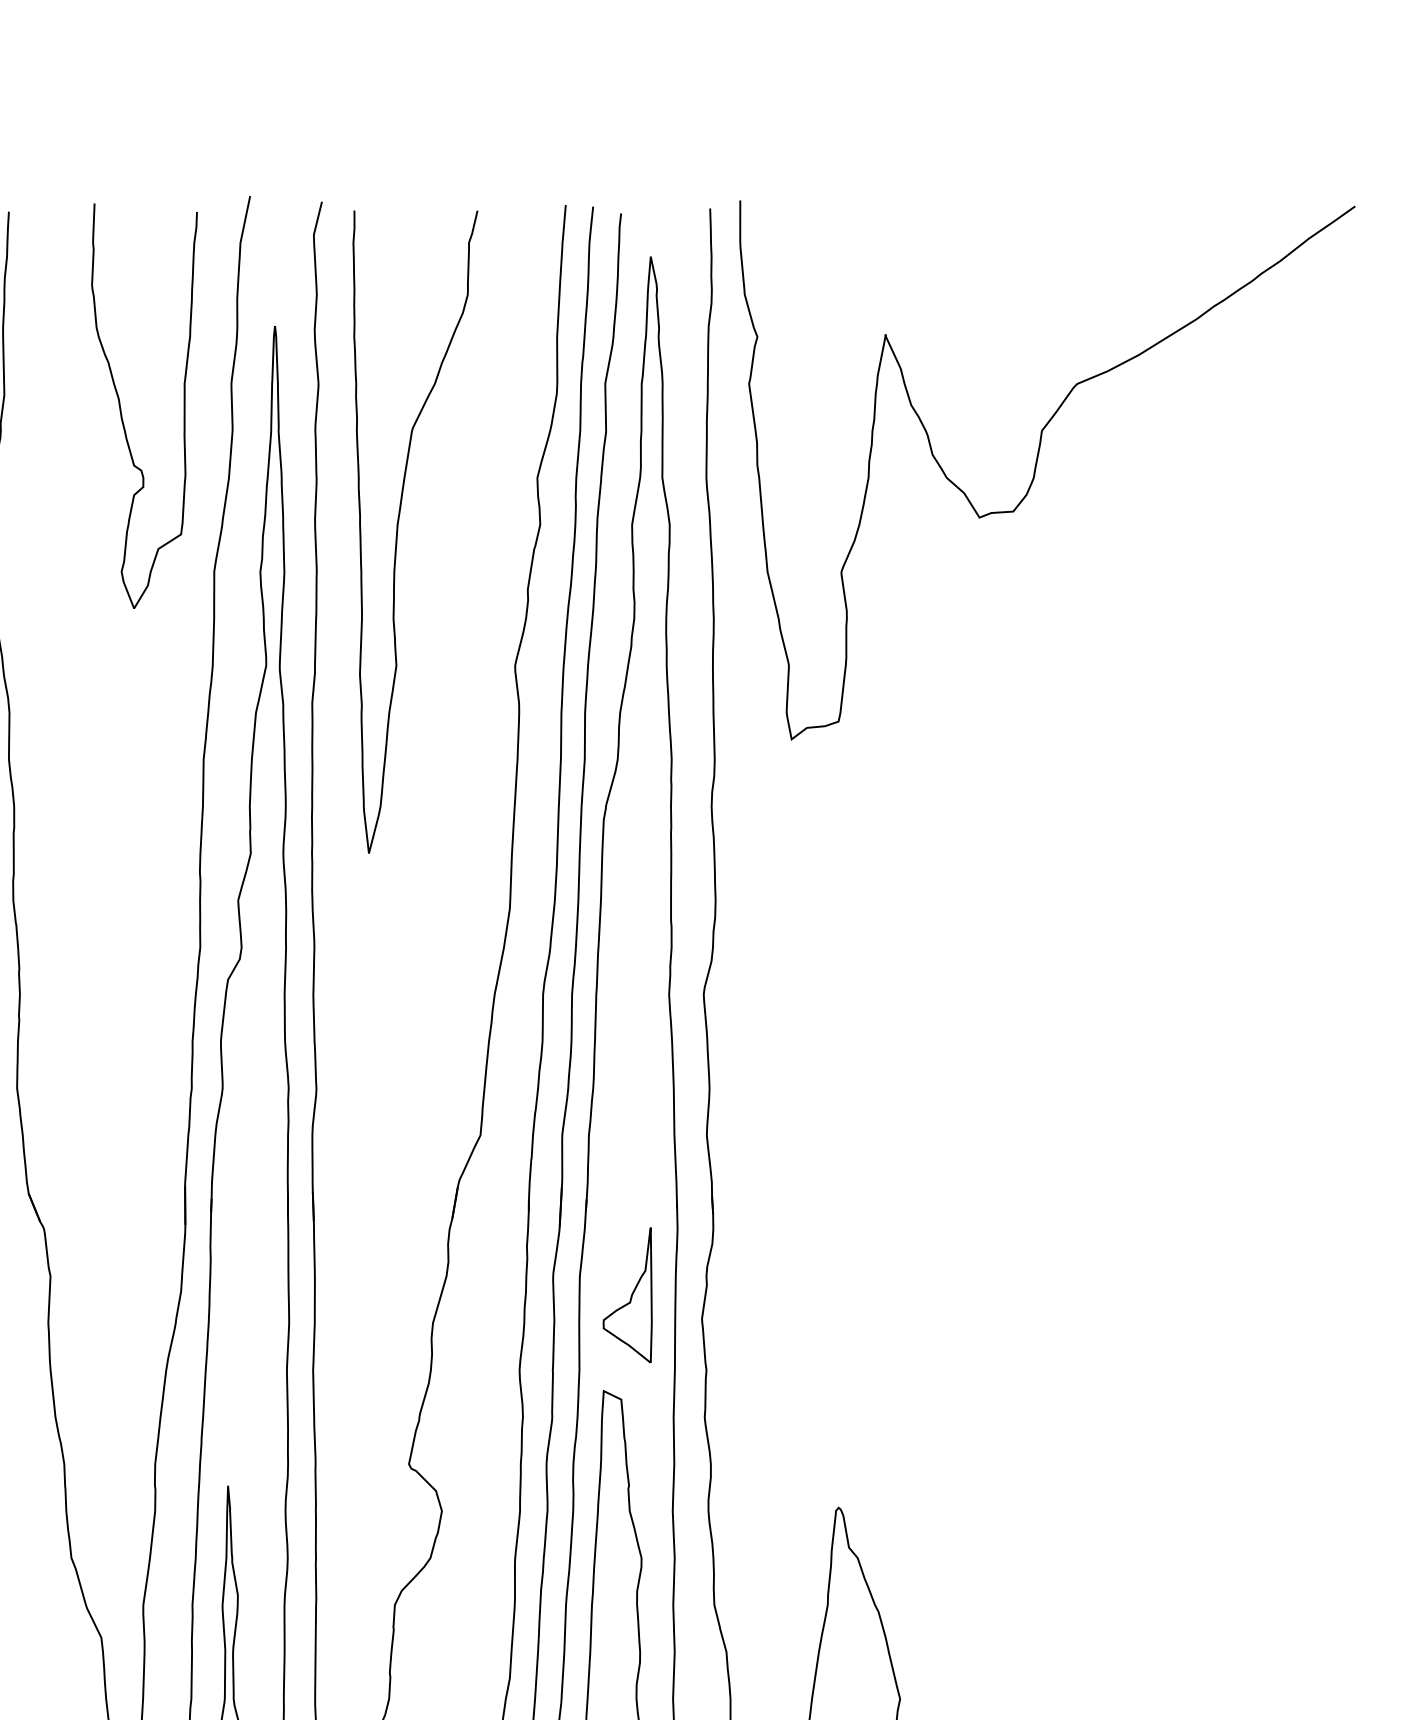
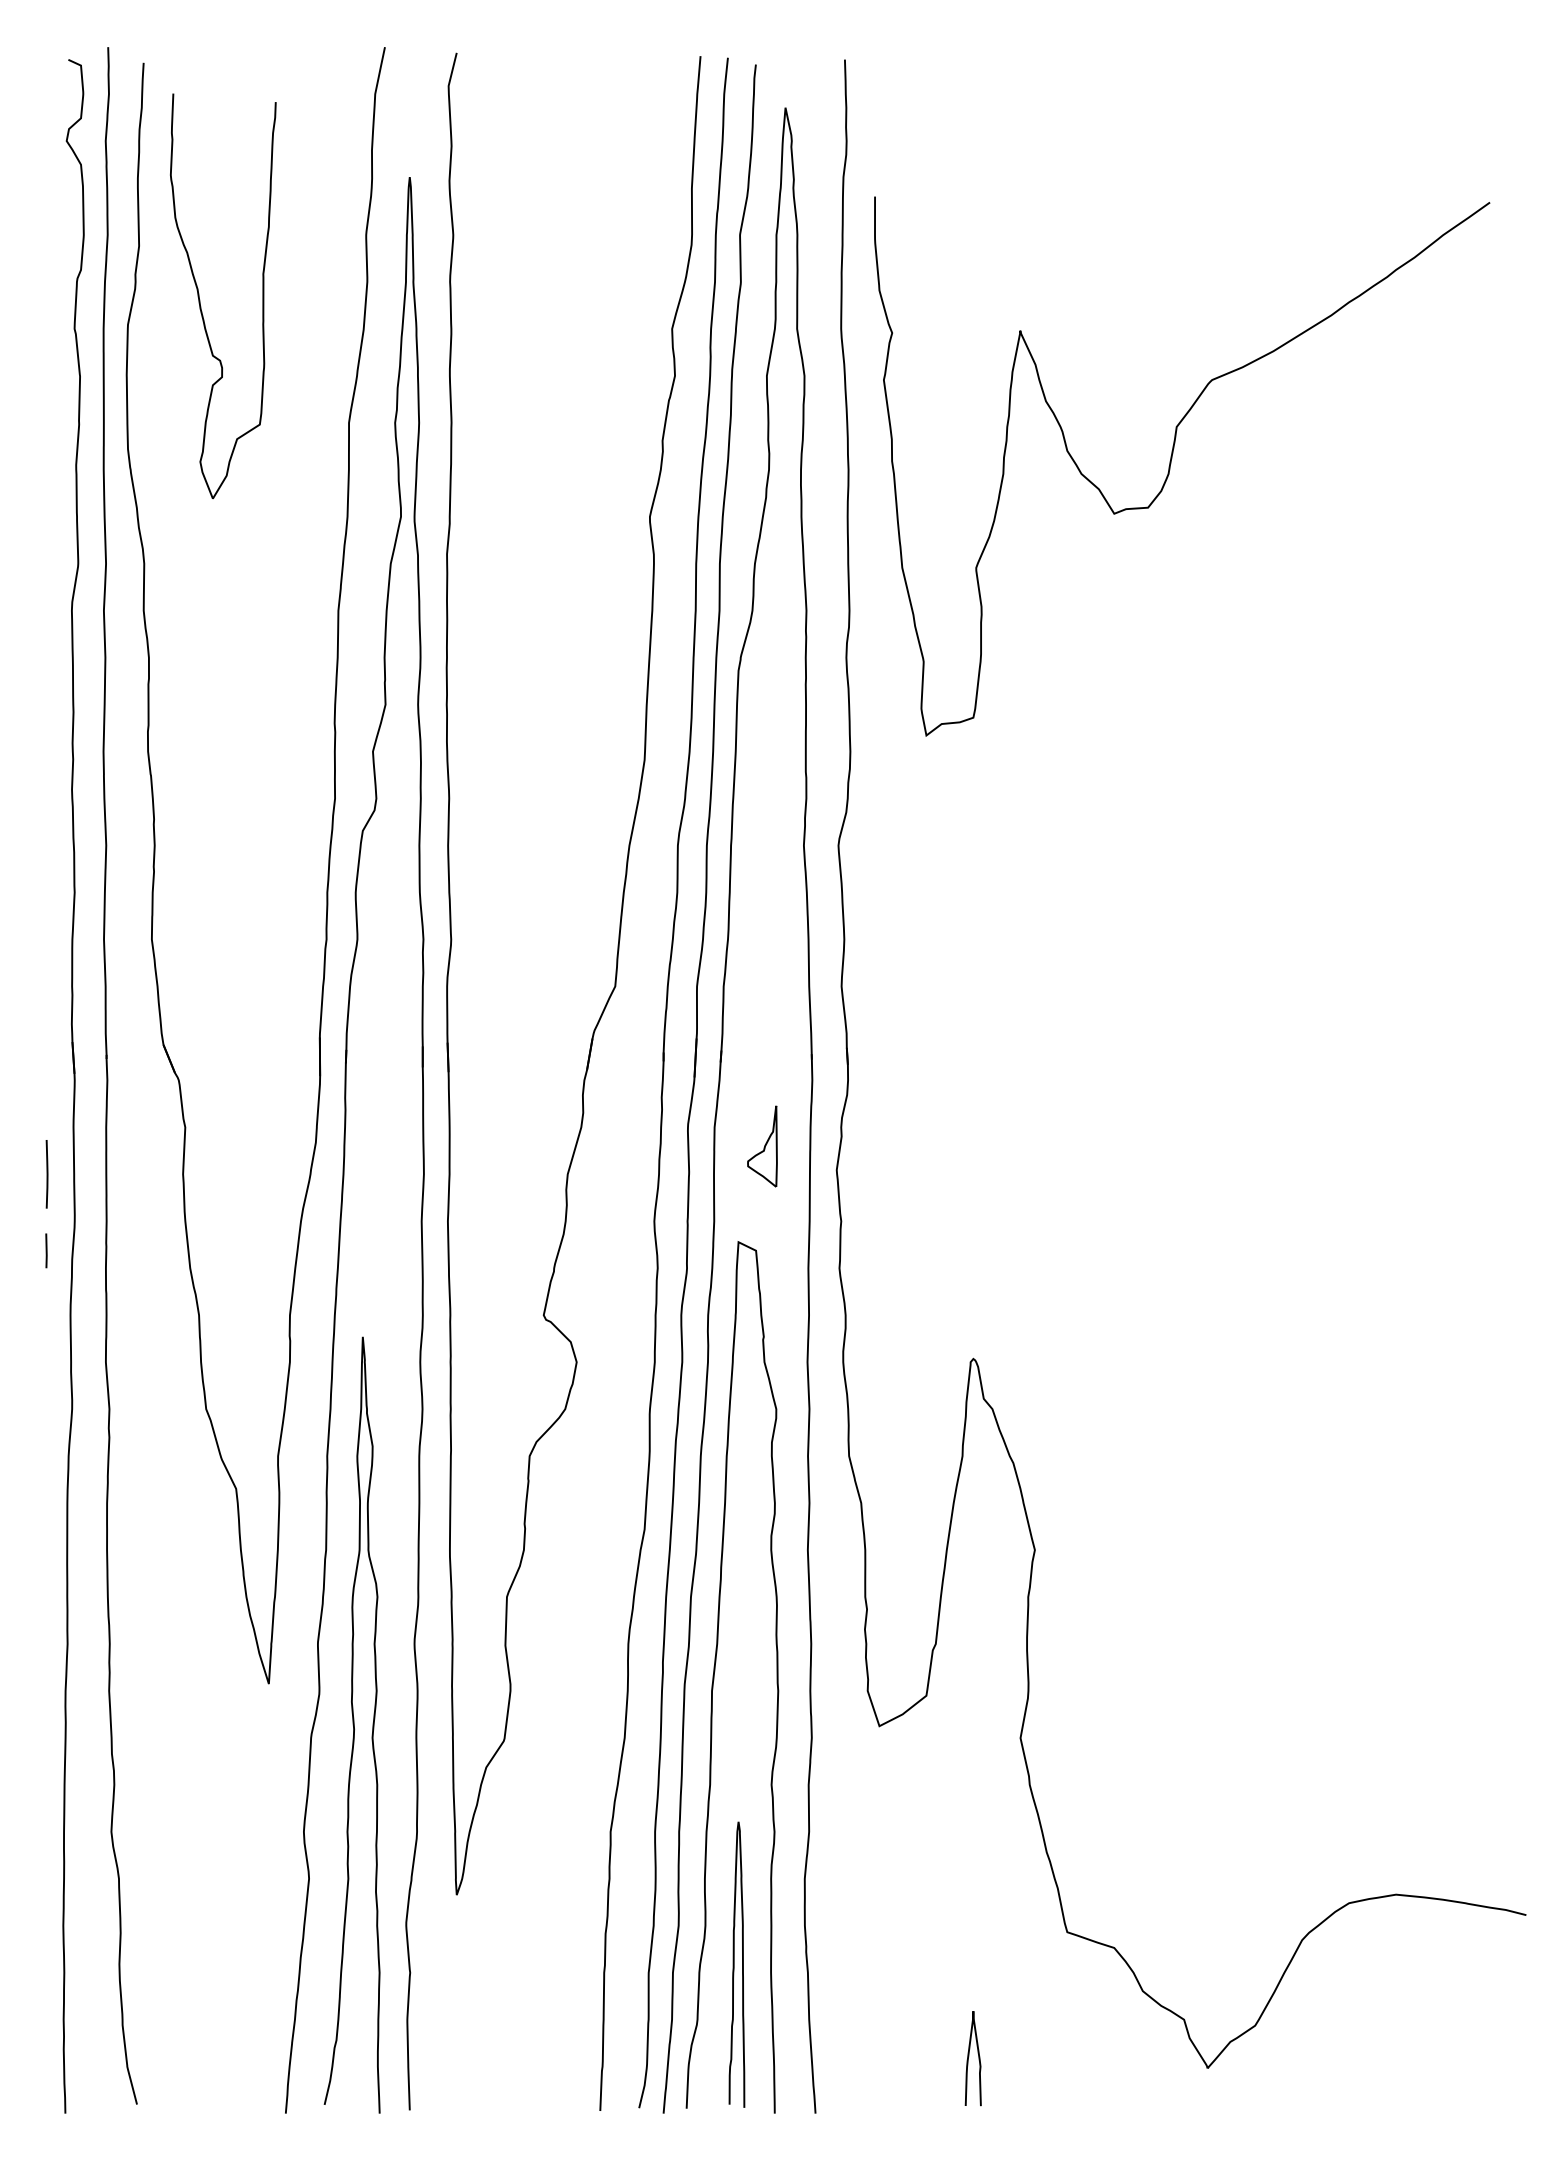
curve: (121, 409) -> (200, 299), moved
curve: (1036, 468) -> (1171, 464), moved
curve: (398, 527) -> (533, 378), removed
part: (627, 1295) -> (762, 1146), size x0.6

